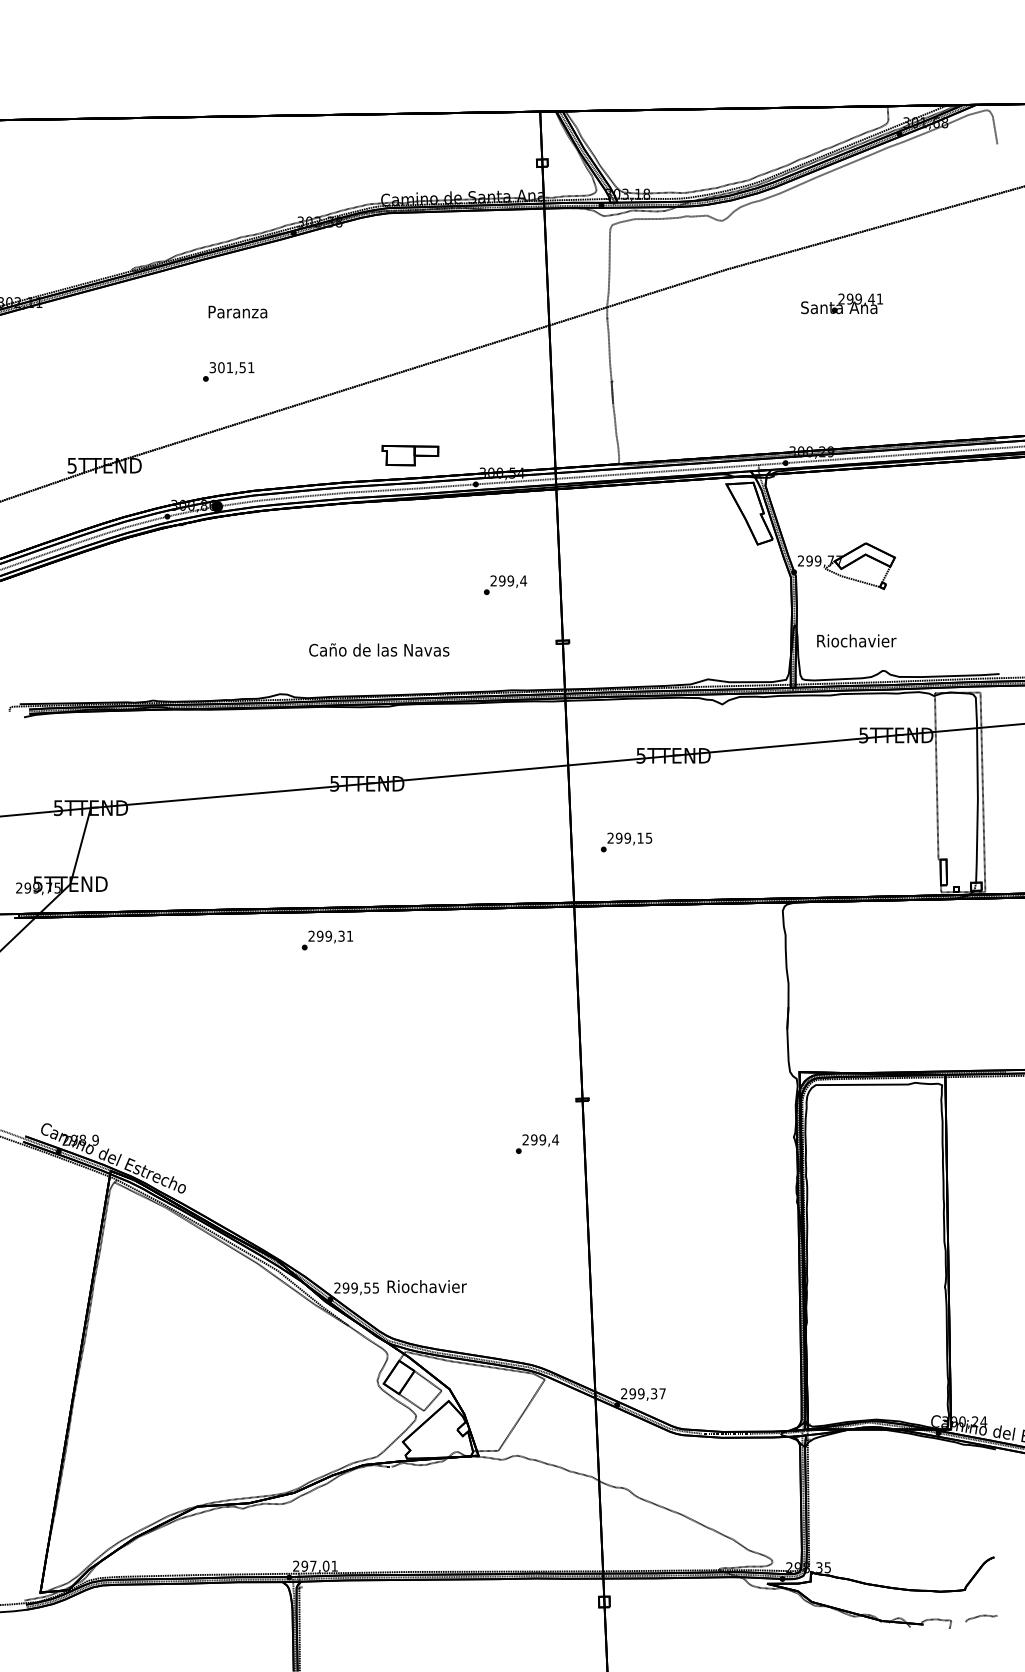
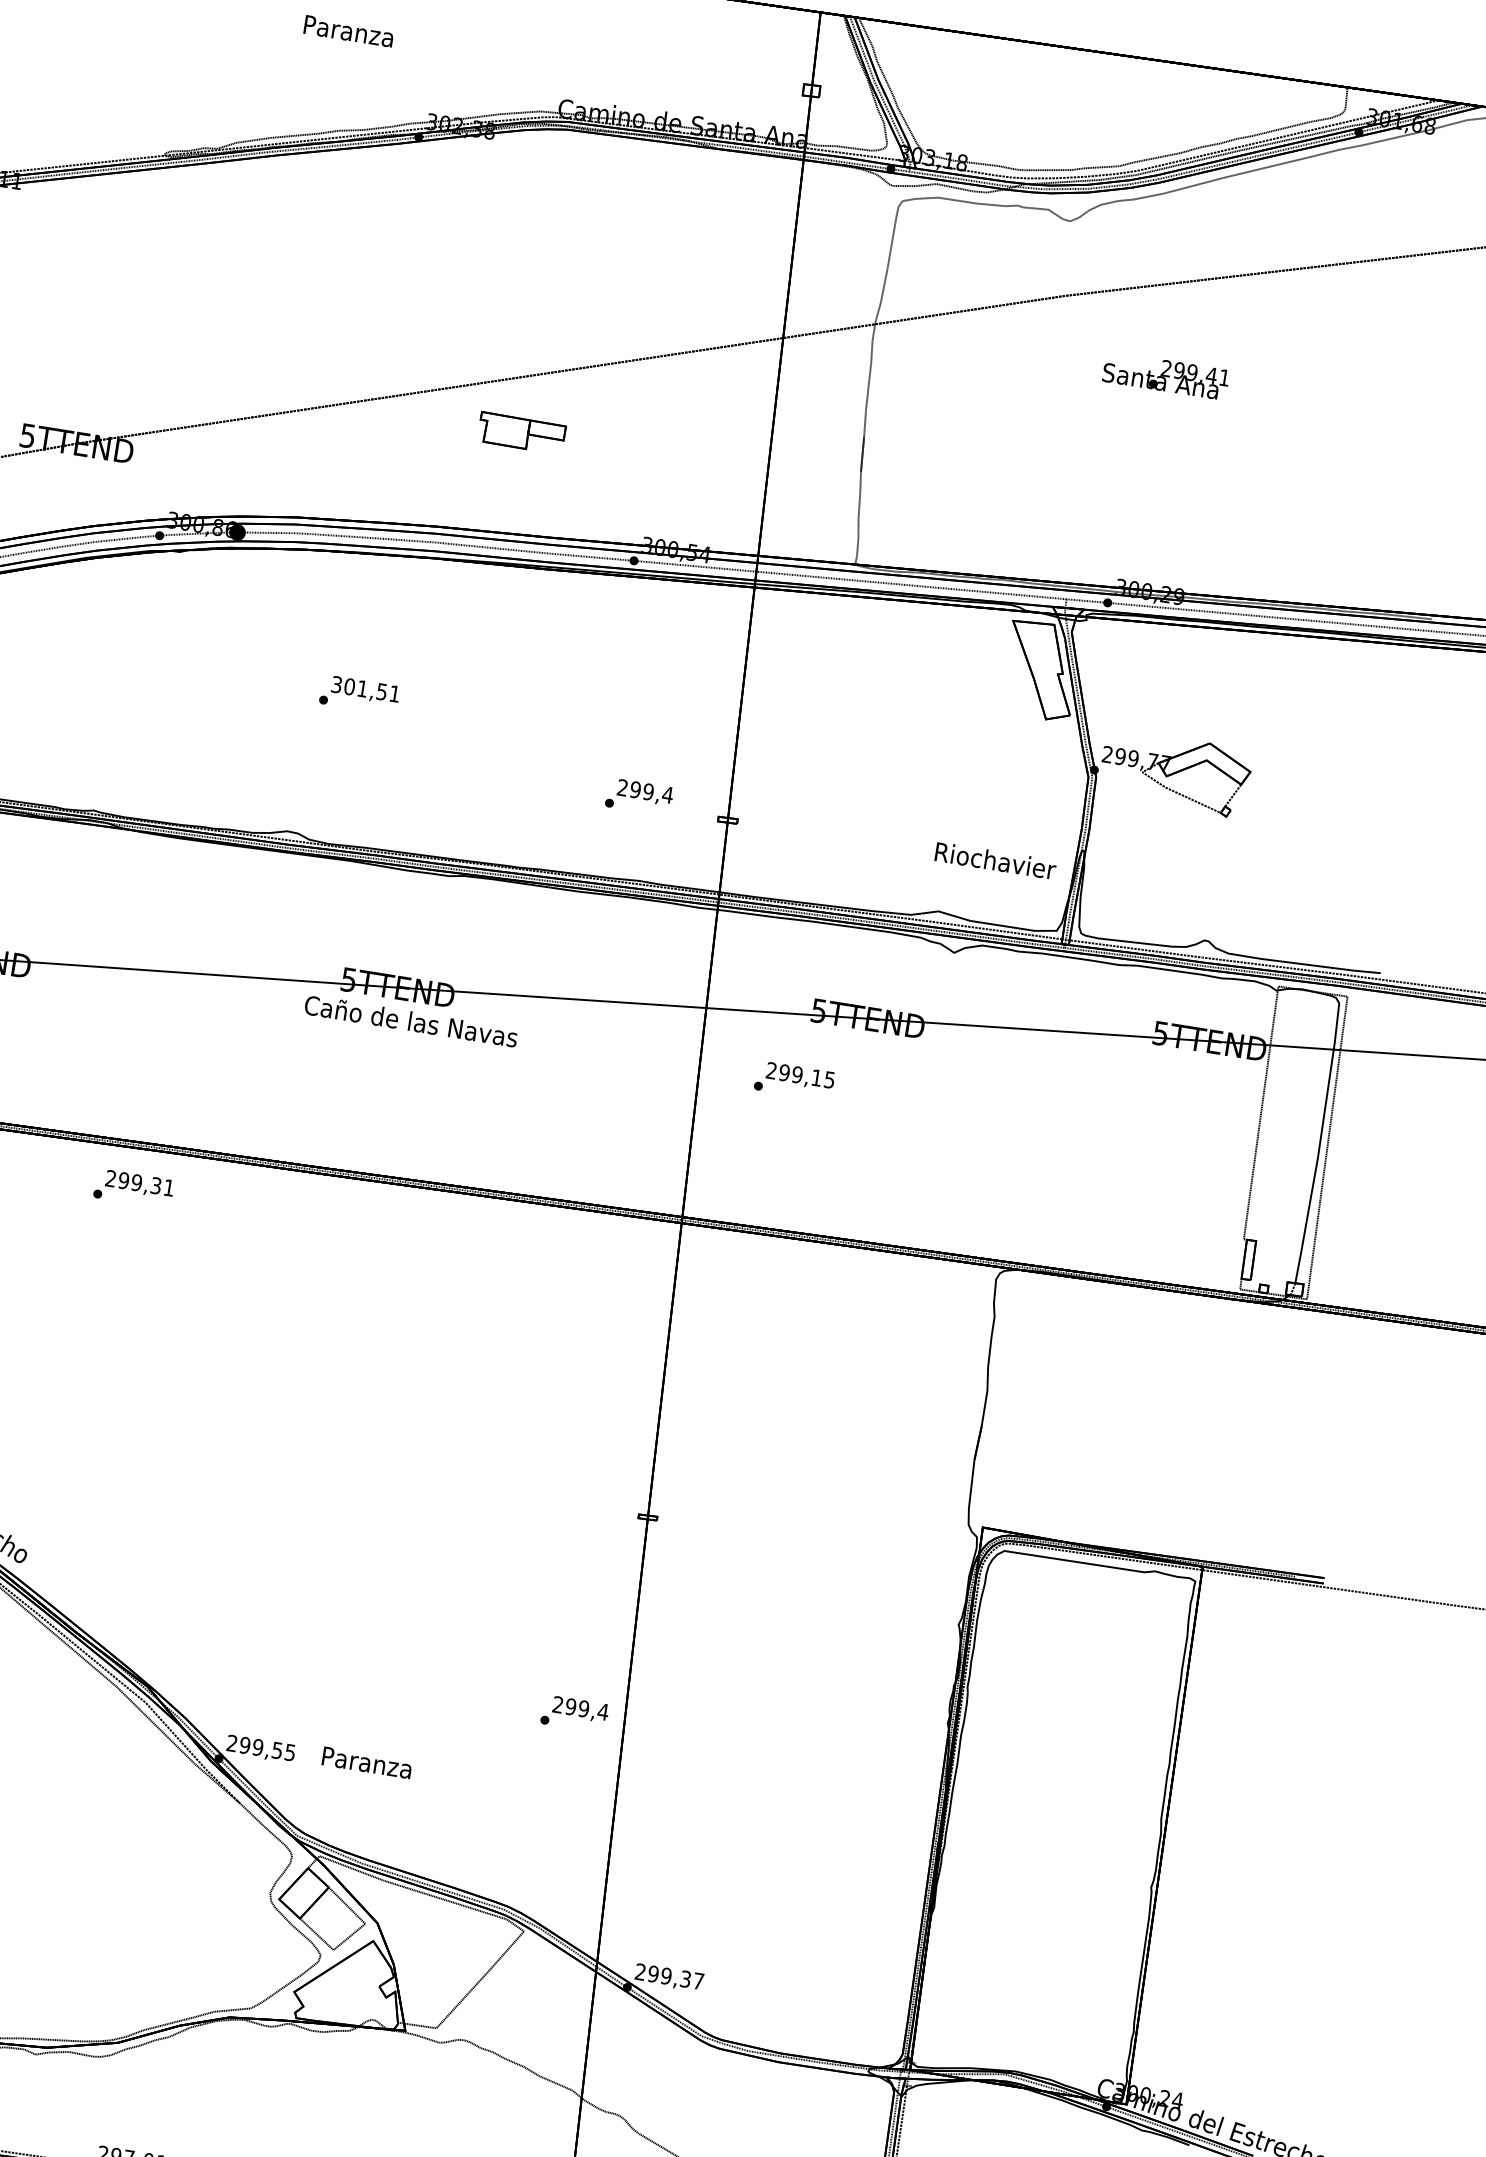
text: (841, 303) -> (1165, 375), moved
text: (237, 311) -> (348, 30), moved
text: (228, 371) -> (359, 694), moved
part: (410, 455) -> (521, 433), moved
text: (505, 584) -> (639, 796), moved
text: (856, 640) -> (995, 860), moved
text: (379, 649) -> (411, 1020), moved
text: (626, 842) -> (794, 1081), moved
text: (326, 940) -> (132, 1188), moved
text: (537, 1143) -> (575, 1713), moved
text: (426, 1286) -> (367, 1762), Riochavier -> Paranza

